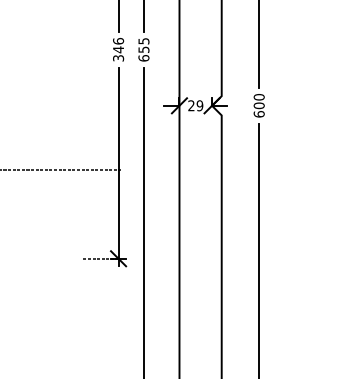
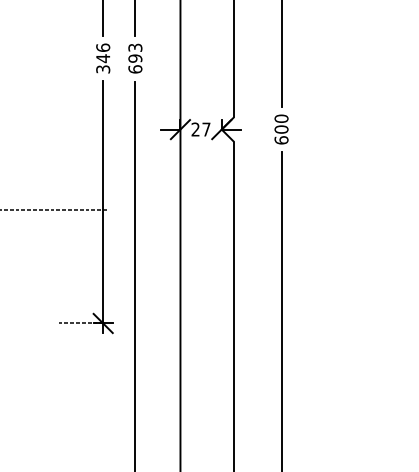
text: (143, 45) -> (134, 53), 655 -> 693
text: (199, 105) -> (205, 129), 29 -> 27

